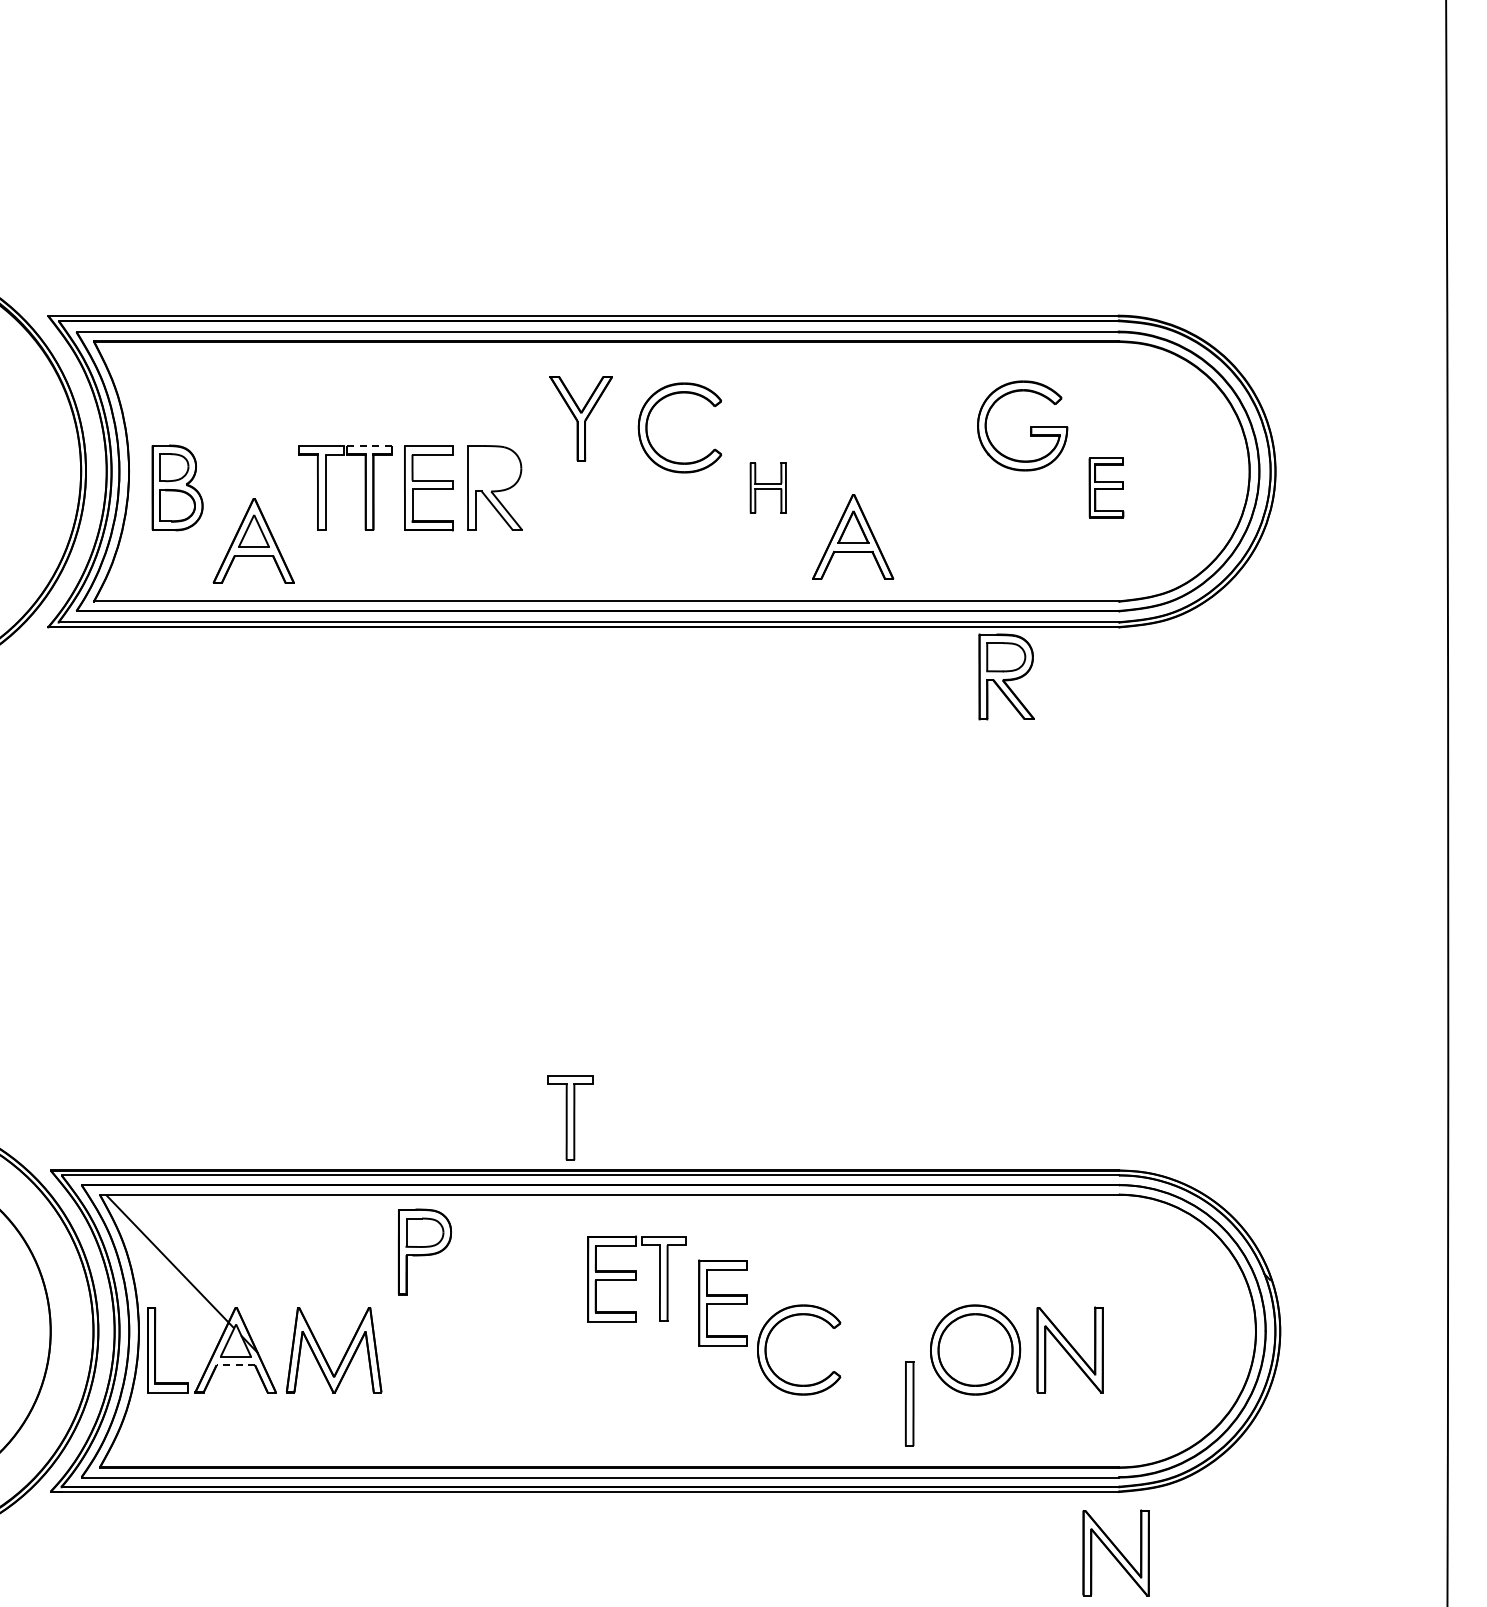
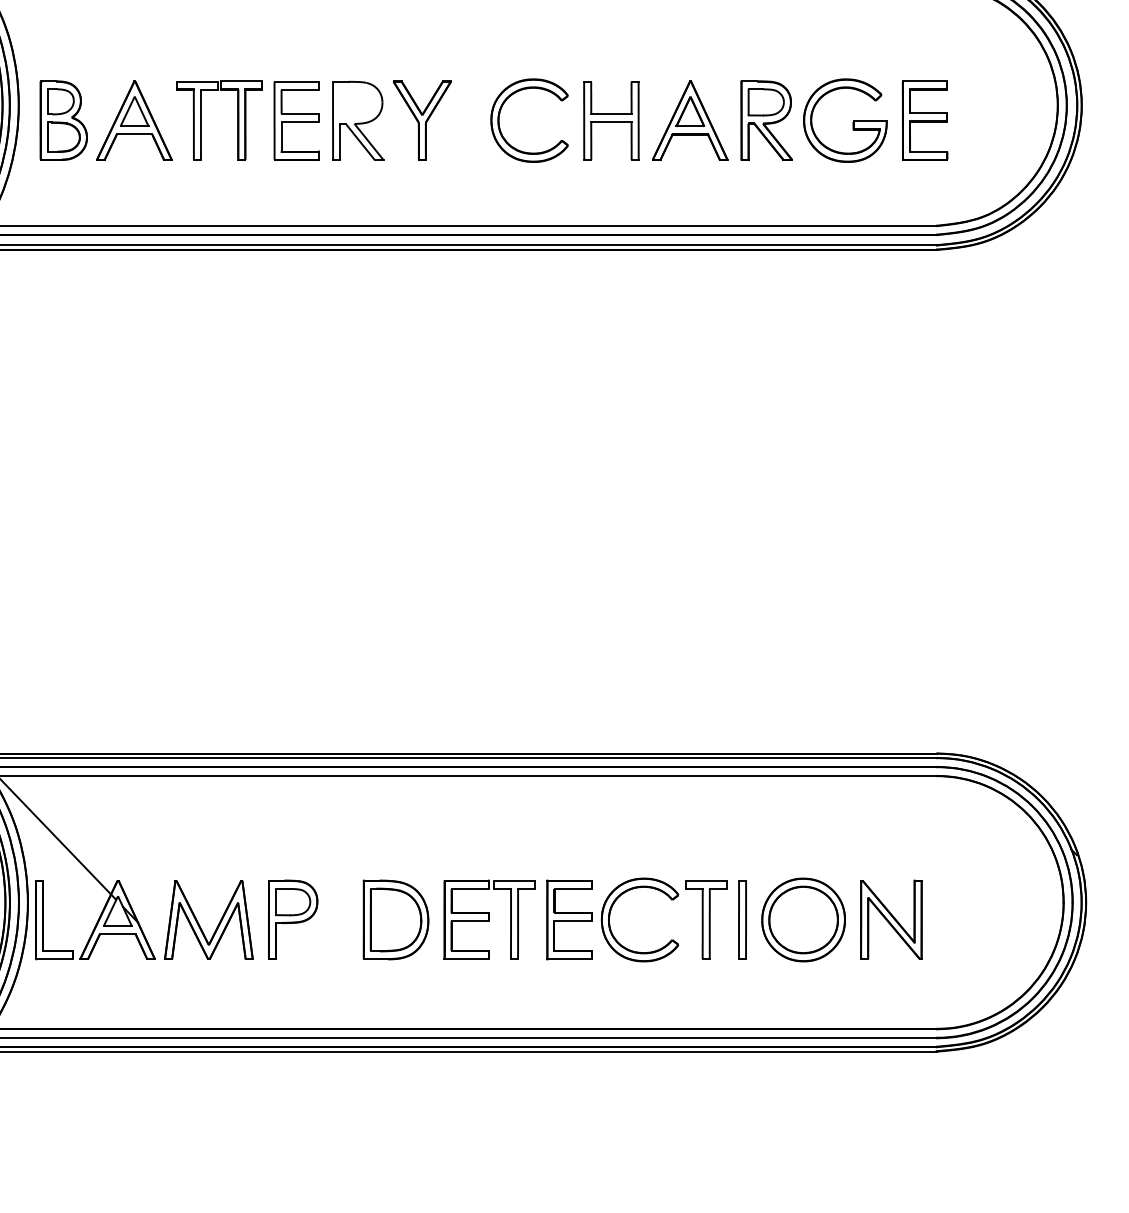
part: (650, 414) -> (502, 108), moved
part: (580, 418) -> (421, 120), moved
part: (1030, 426) -> (852, 121), moved
line: (370, 445) -> (242, 81), dashed -> solid
part: (768, 487) -> (611, 120), size x1.67
part: (1106, 487) -> (925, 120), size x1.43
part: (853, 536) -> (690, 120), moved
part: (253, 540) -> (134, 120), moved
part: (1006, 676) -> (766, 120), moved
part: (570, 1117) -> (706, 919), moved
part: (425, 1251) -> (293, 919), moved
part: (636, 1278) -> (489, 919), moved
part: (722, 1302) -> (569, 919), moved
part: (535, 1349) -> (395, 919), added
line: (235, 1365) -> (117, 934), dashed -> solid
part: (909, 1403) -> (742, 919), moved
part: (1115, 1552) -> (933, 1107), removed

